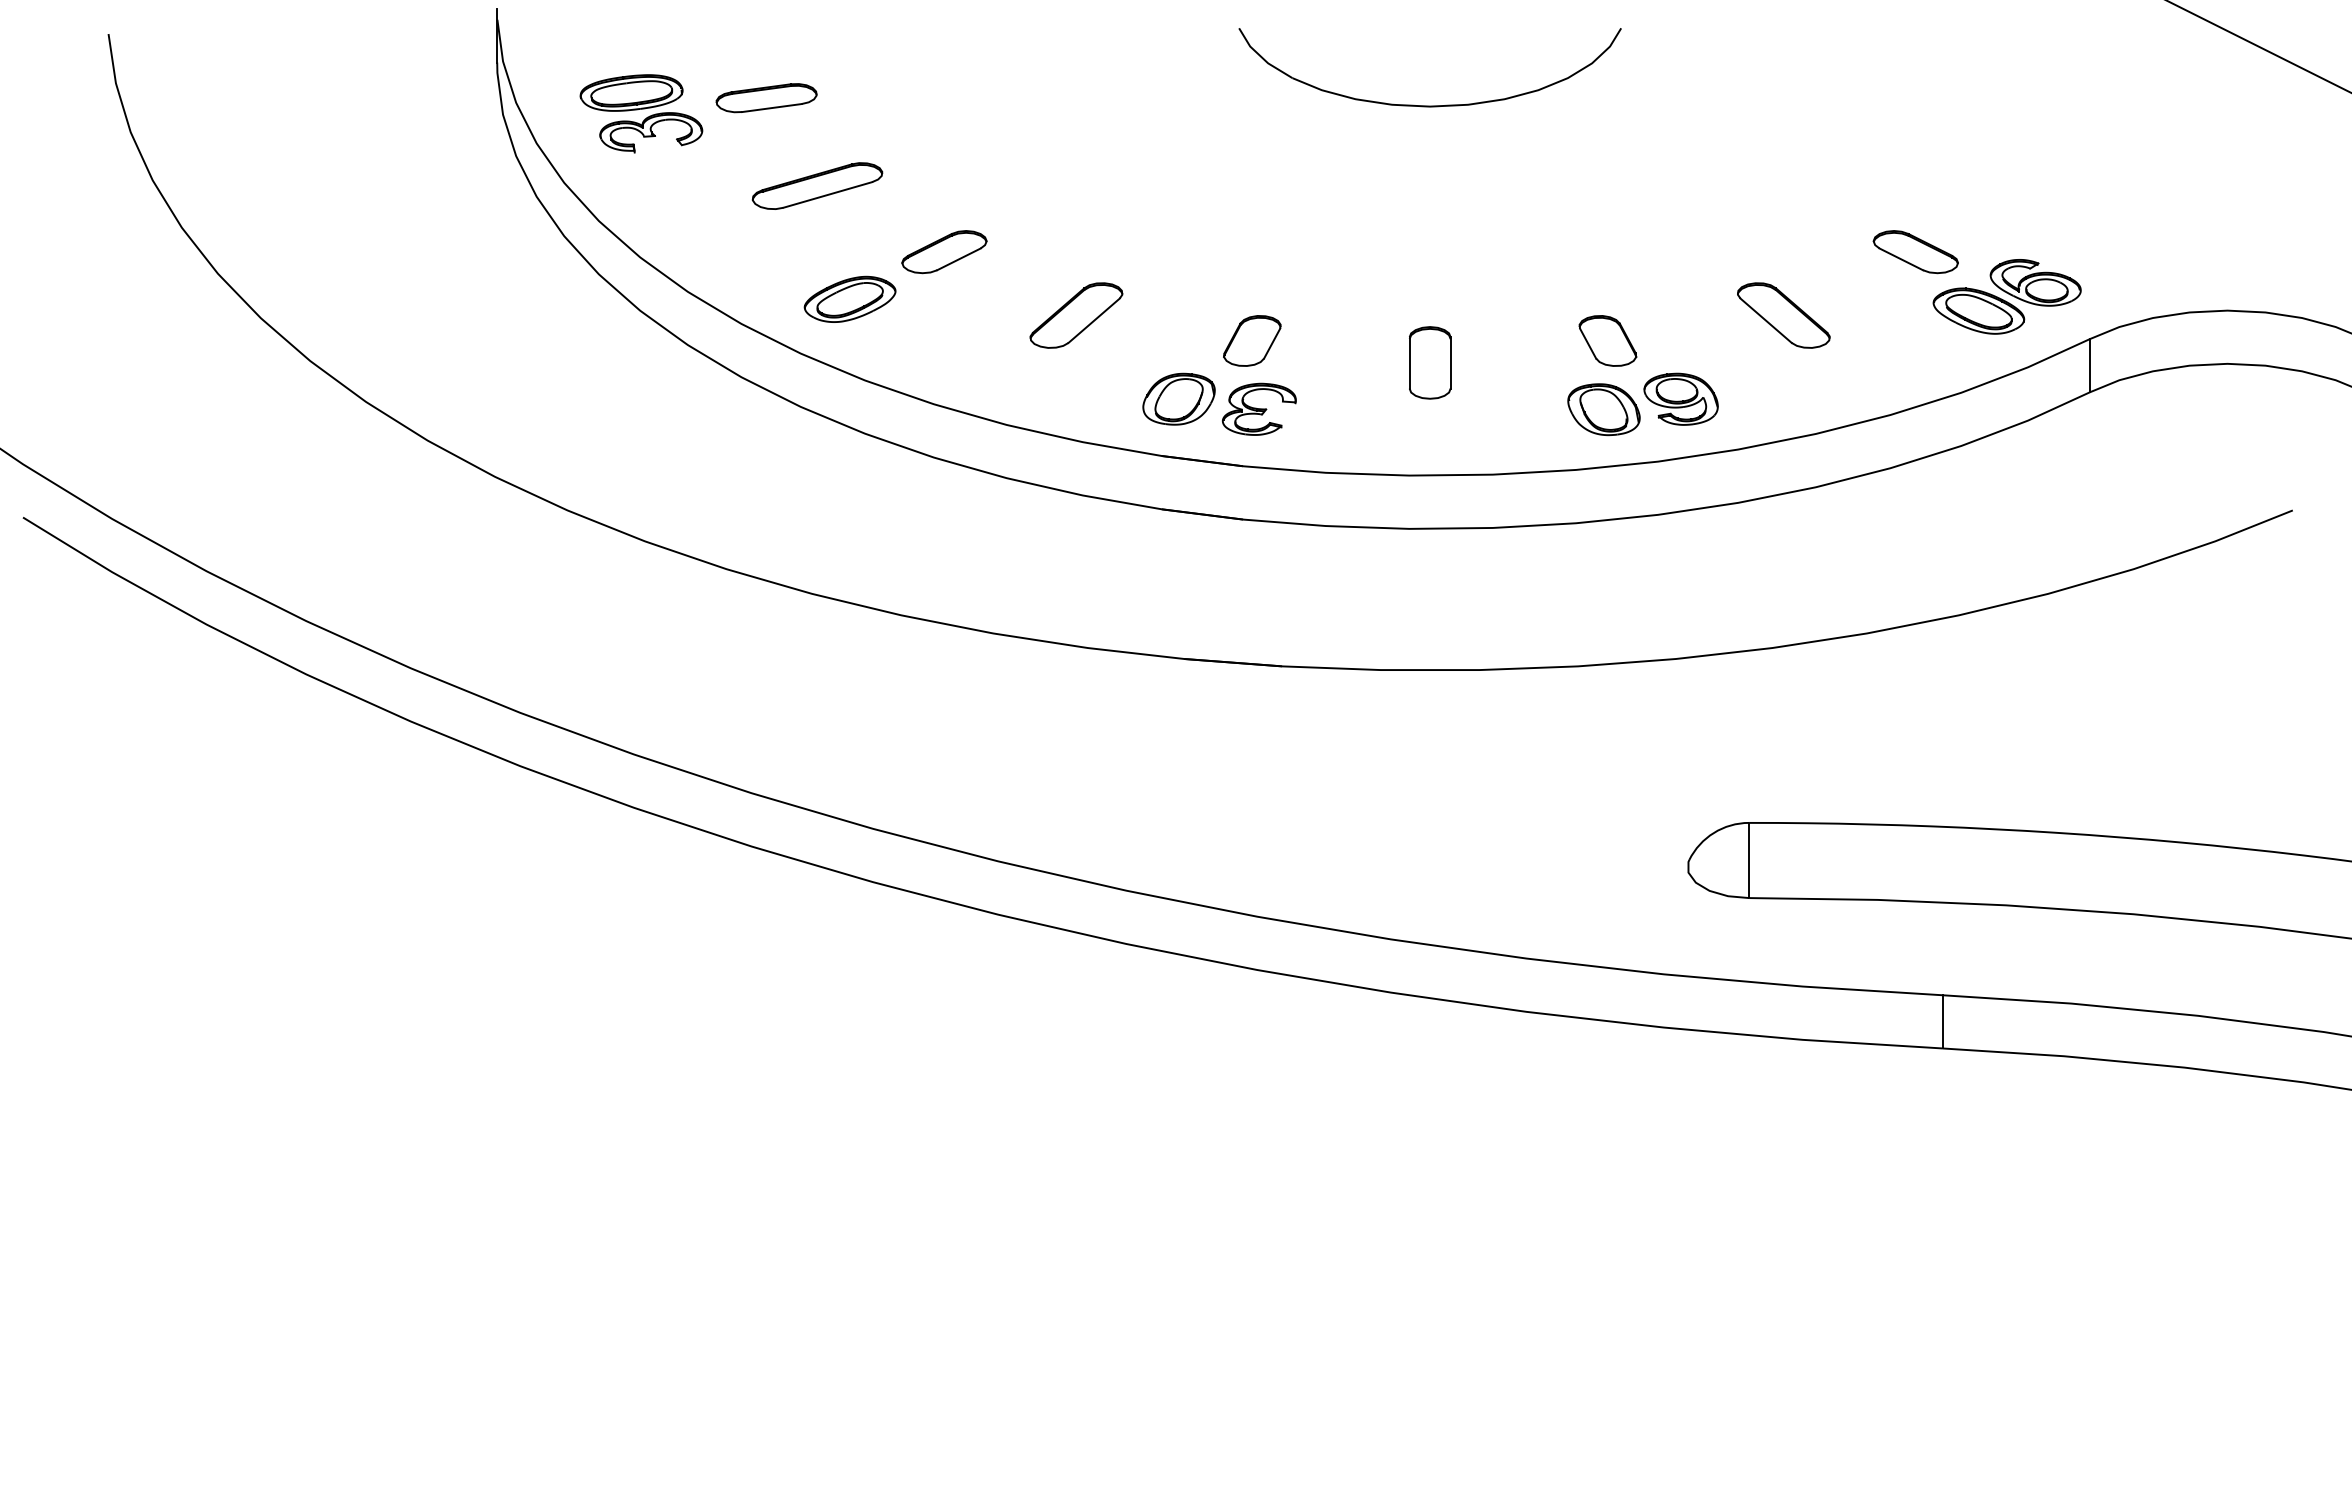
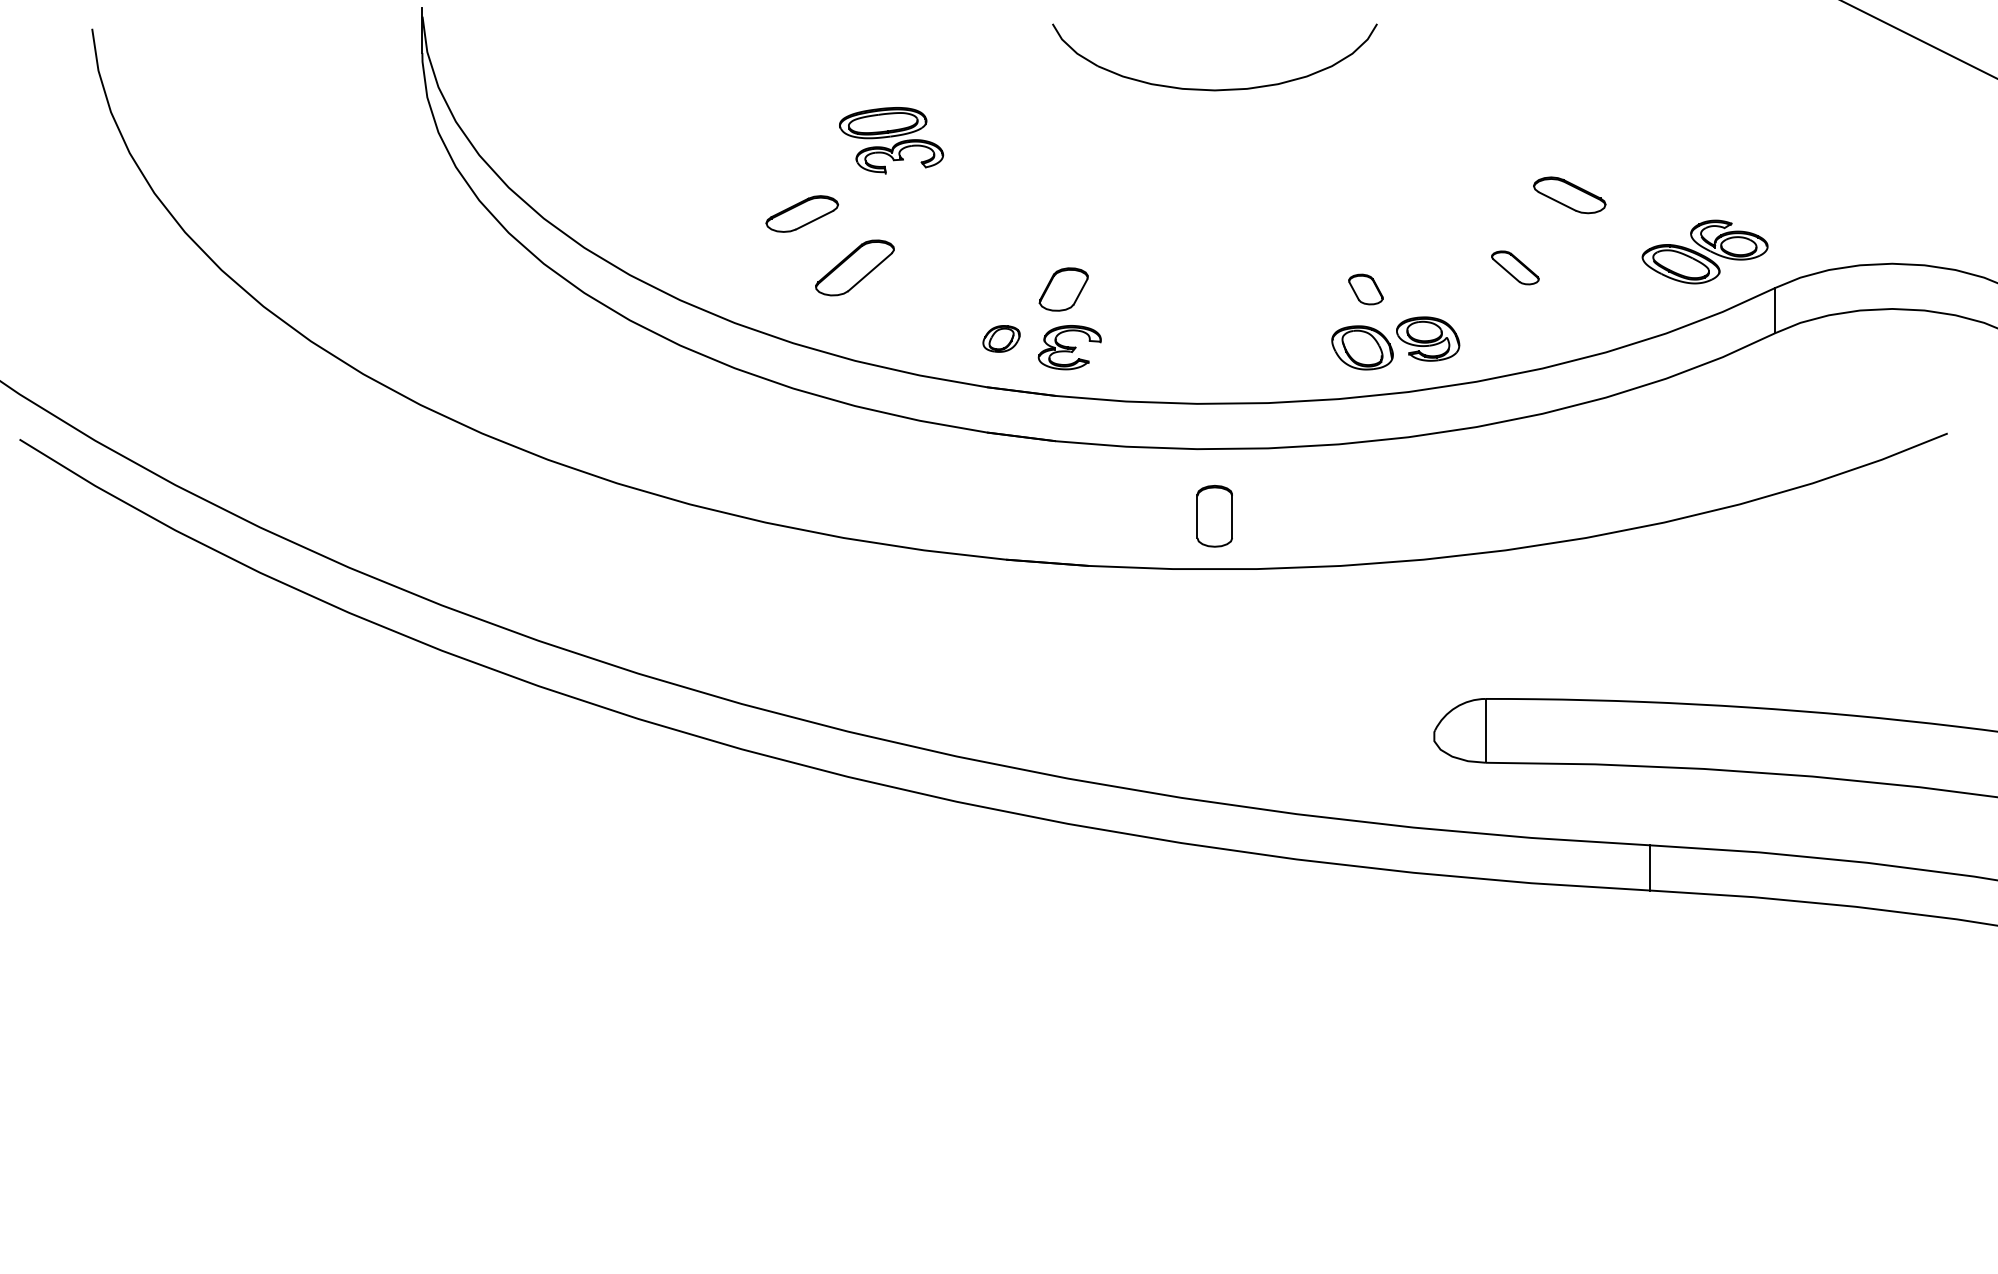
part: (766, 98) -> (651, 83), removed
part: (641, 113) -> (891, 140), moved
part: (817, 185) -> (694, 157), removed
part: (1915, 252) -> (1569, 195), moved
part: (849, 298) -> (721, 253), removed
part: (1076, 315) -> (855, 267), moved
part: (1783, 315) -> (1515, 267), size x0.6
part: (1607, 340) -> (1365, 289), size x0.7
part: (1430, 362) -> (1215, 515), moved
part: (1178, 398) -> (1001, 338), size x0.6

